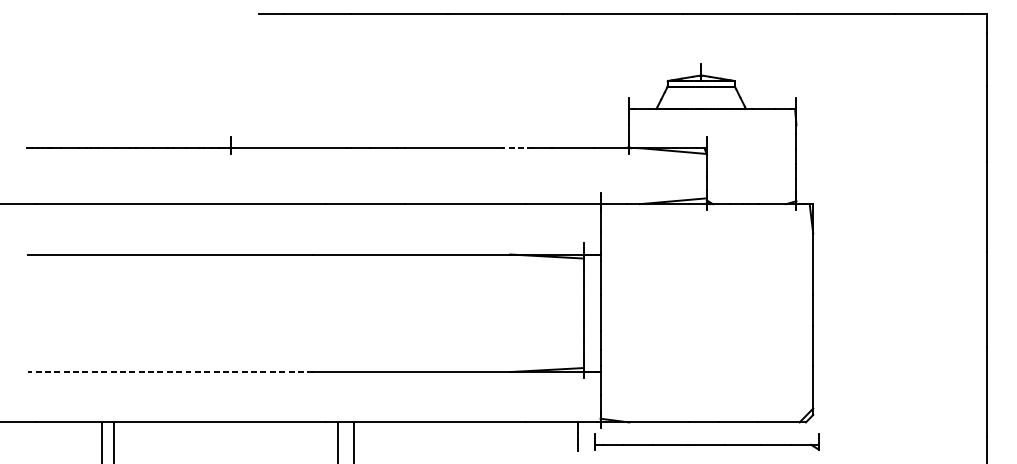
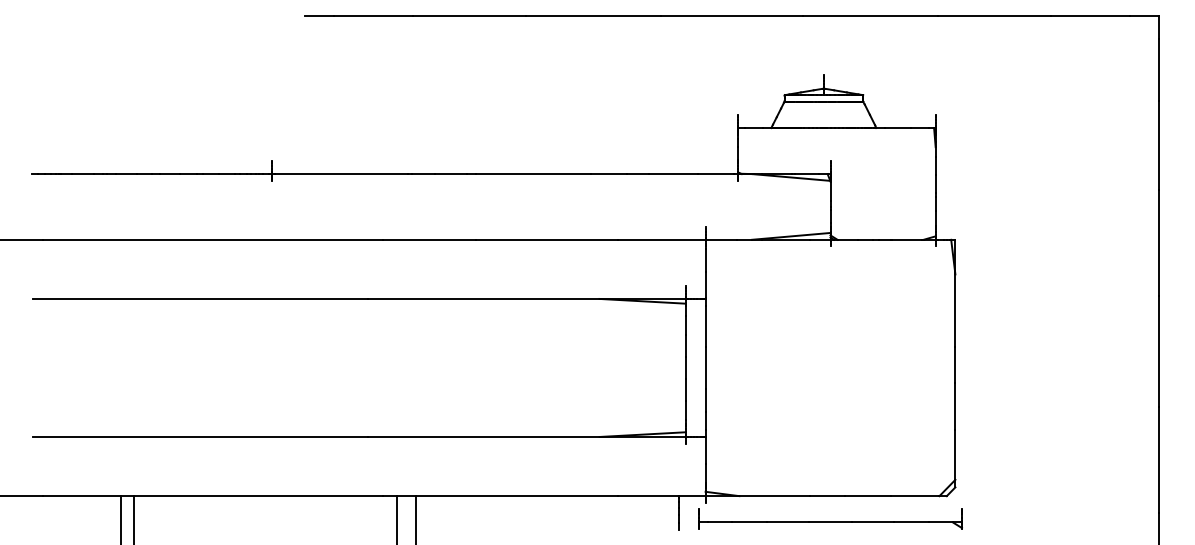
line: (517, 148) -> (608, 174), dashed -> solid
line: (170, 371) -> (200, 436), dashed -> solid

